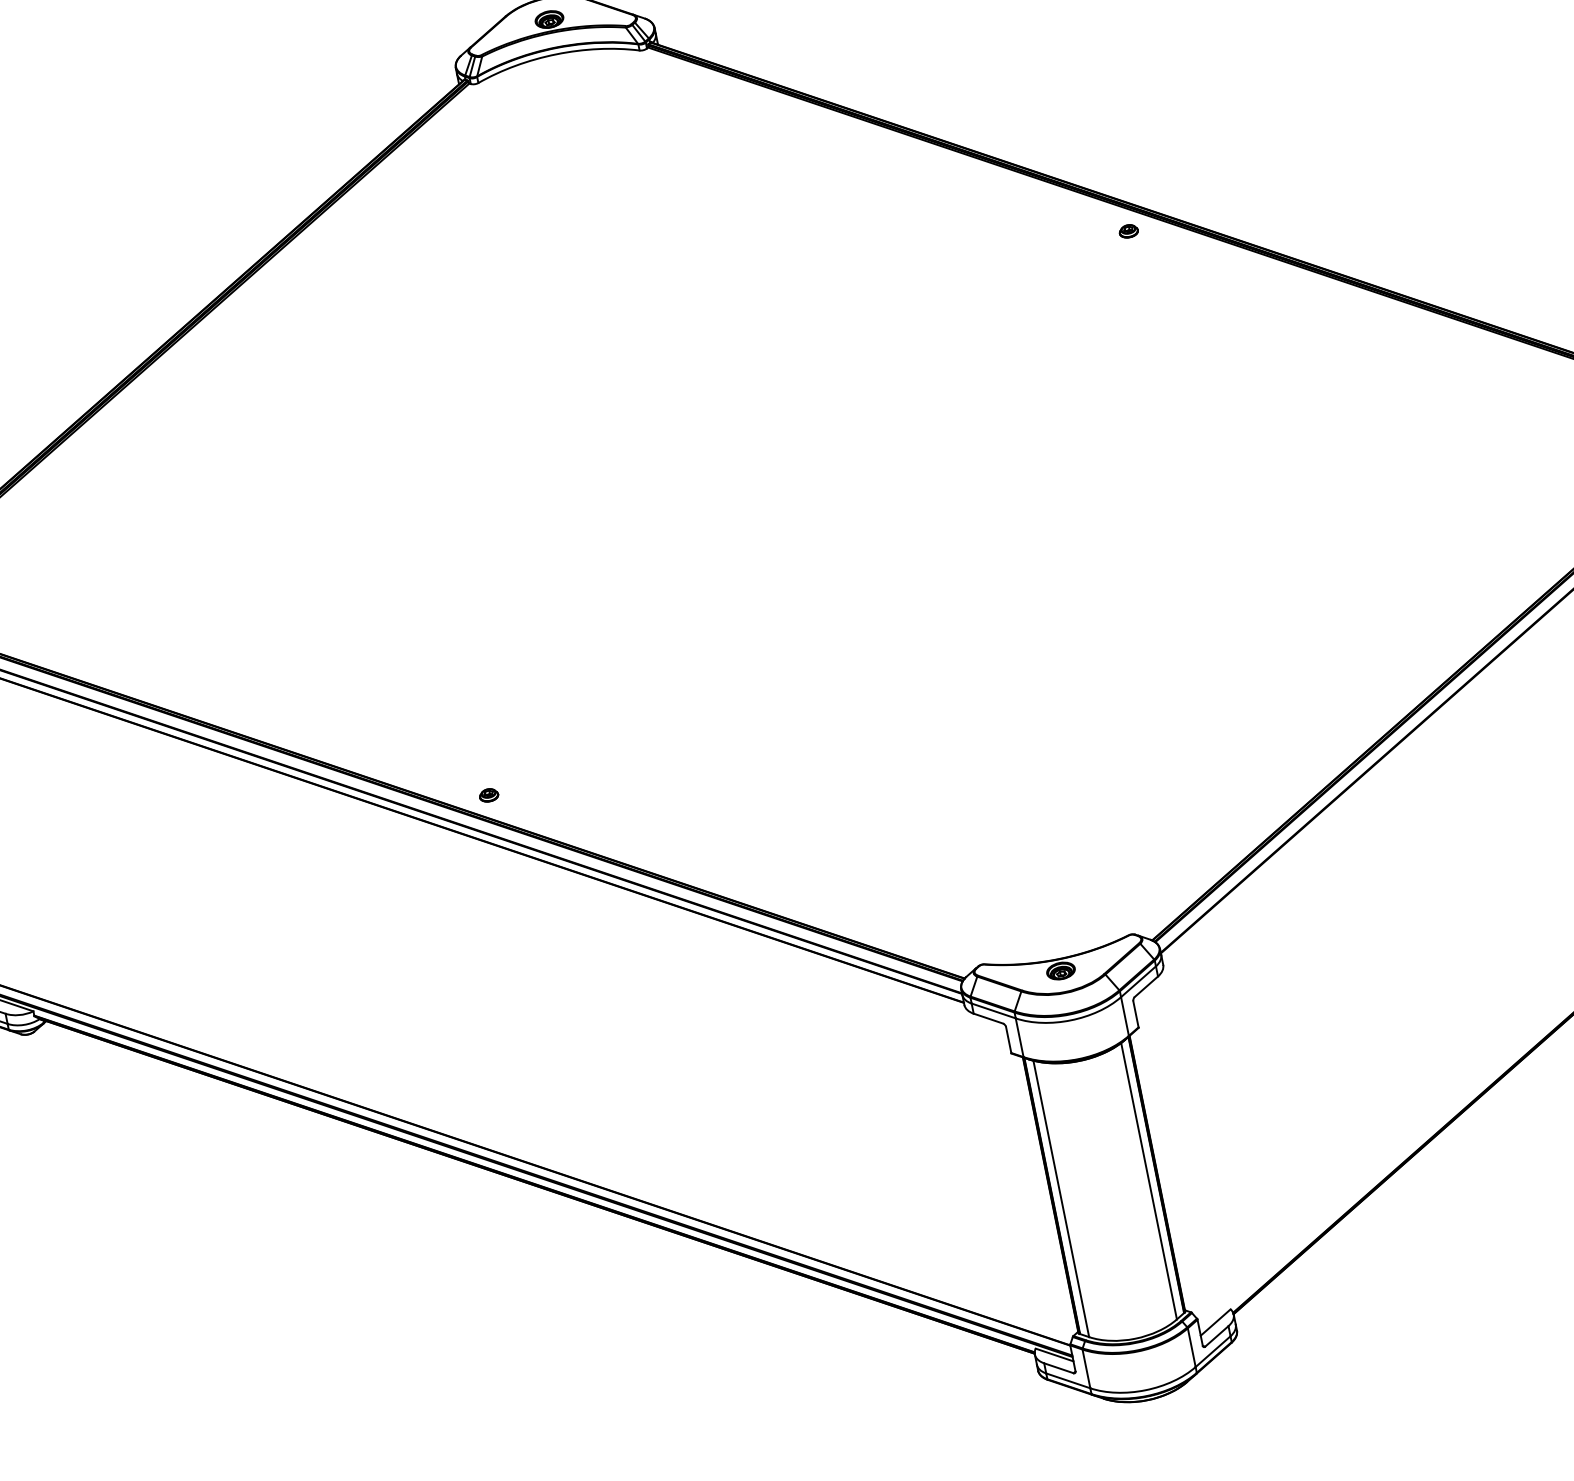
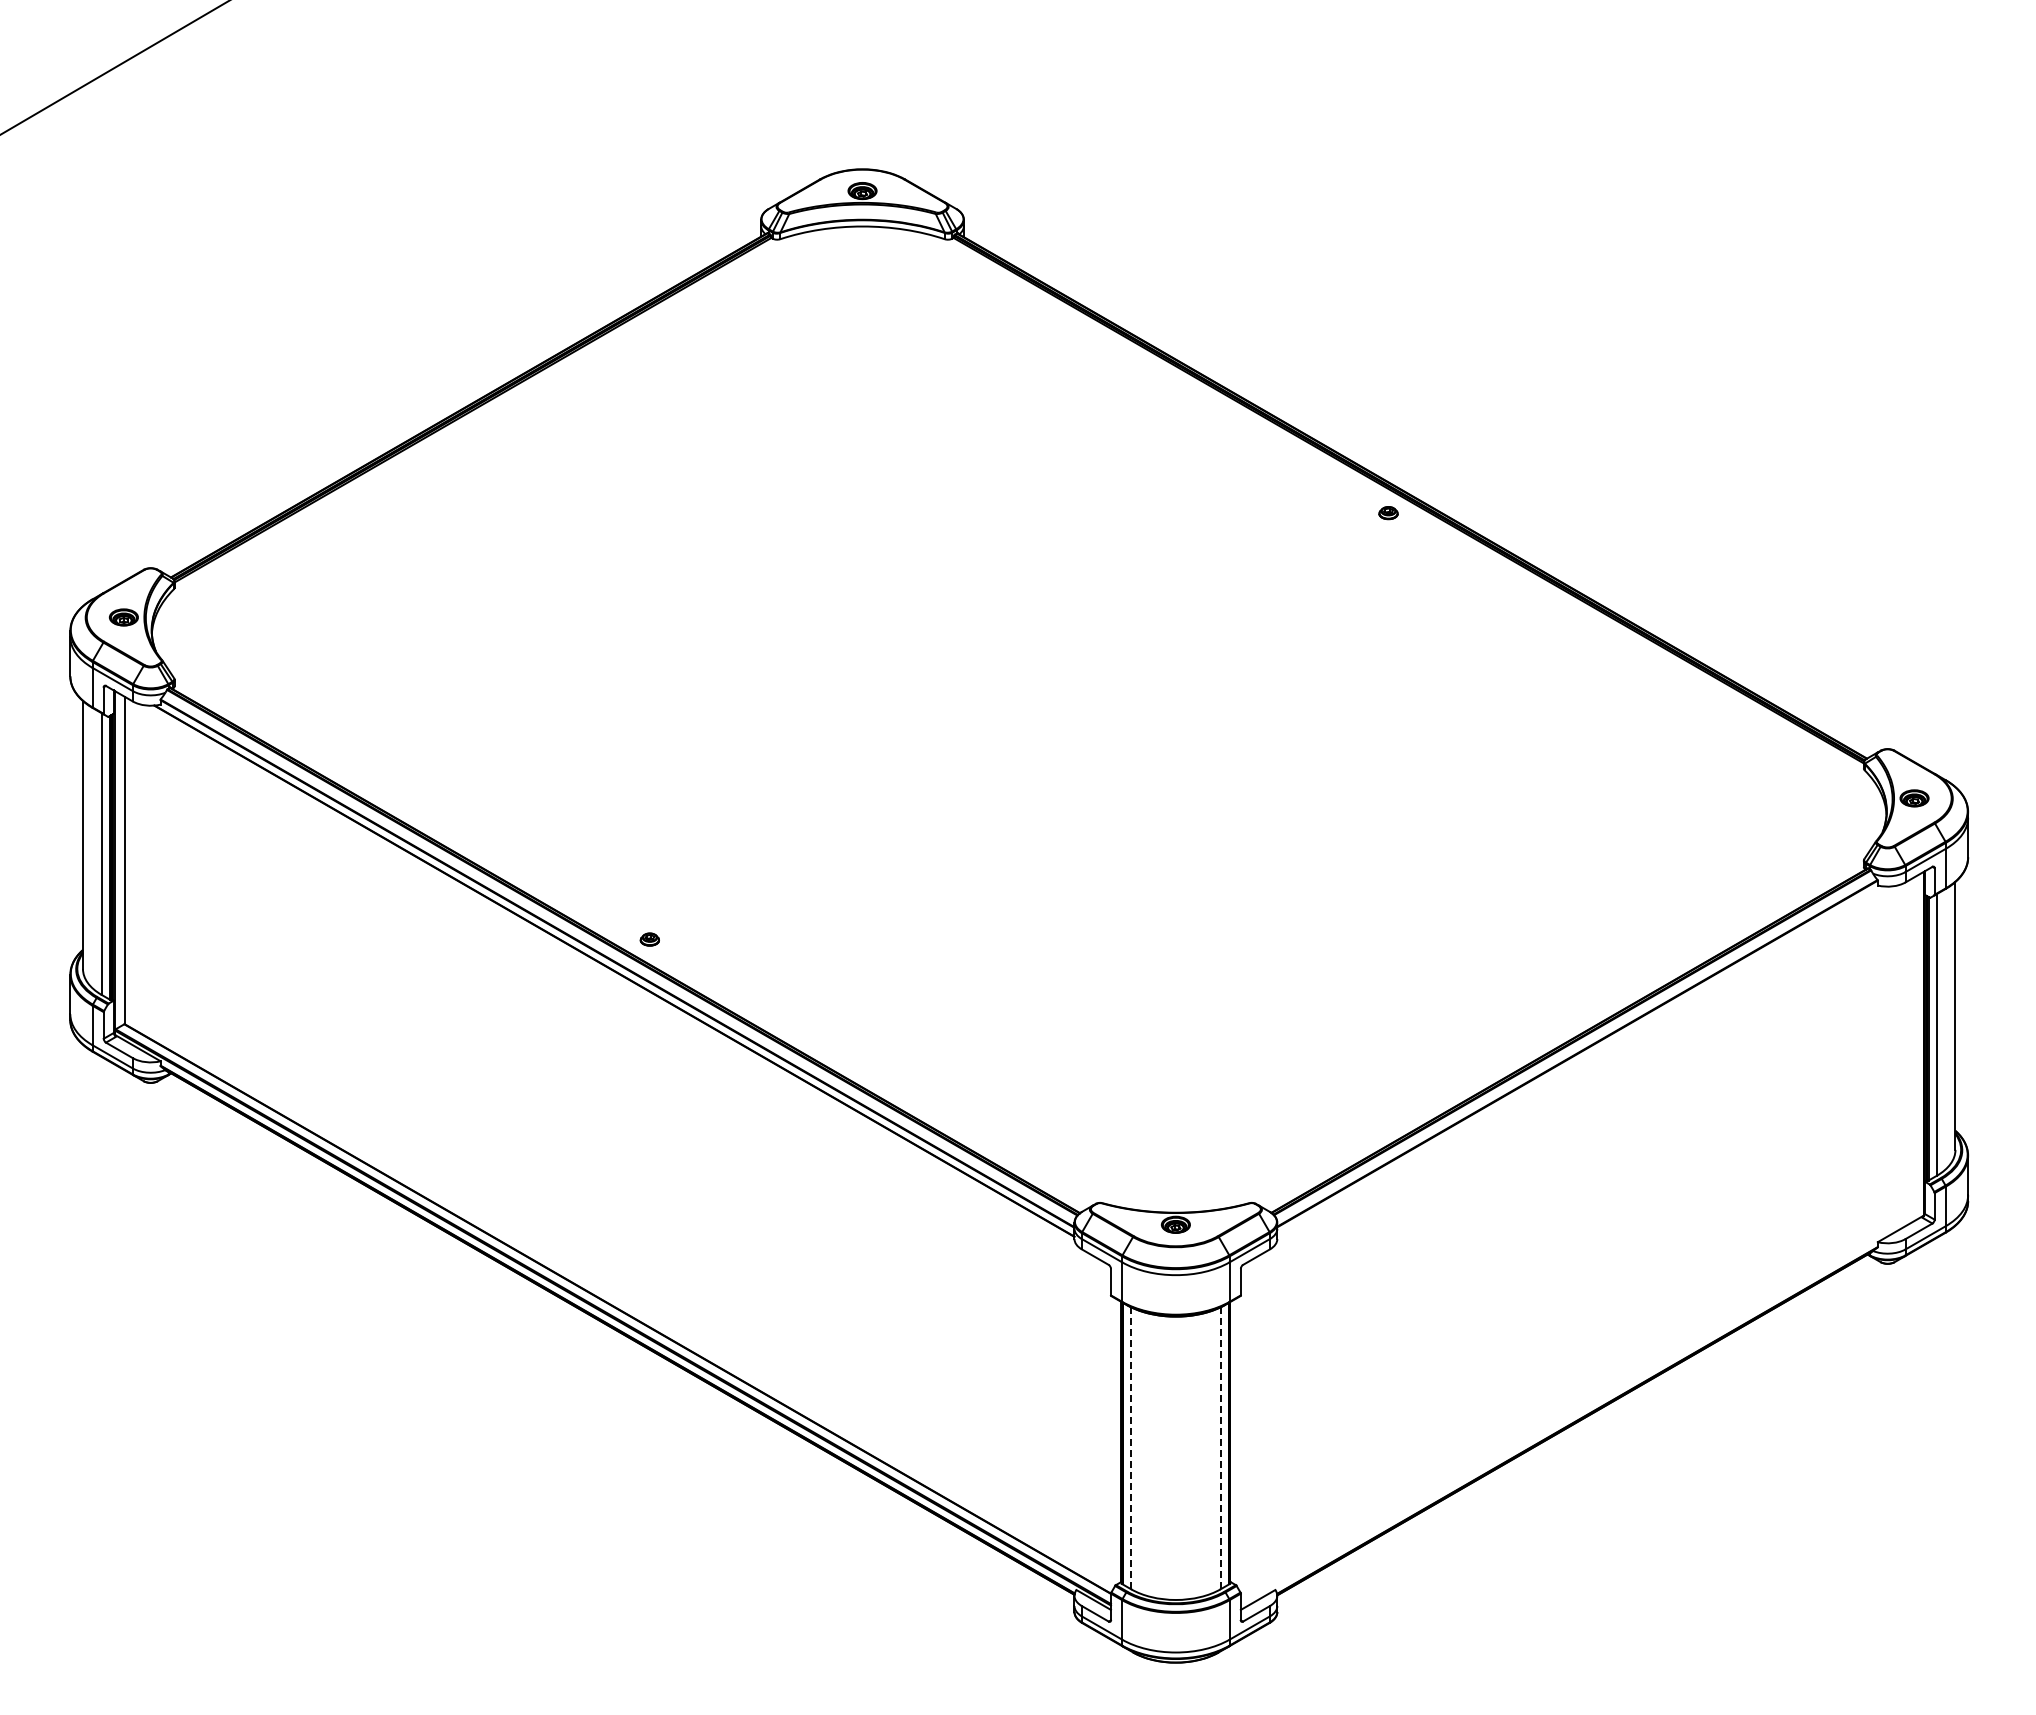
line: (1148, 1181) -> (1220, 1448), solid -> dashed
line: (1061, 1199) -> (1131, 1448), solid -> dashed

